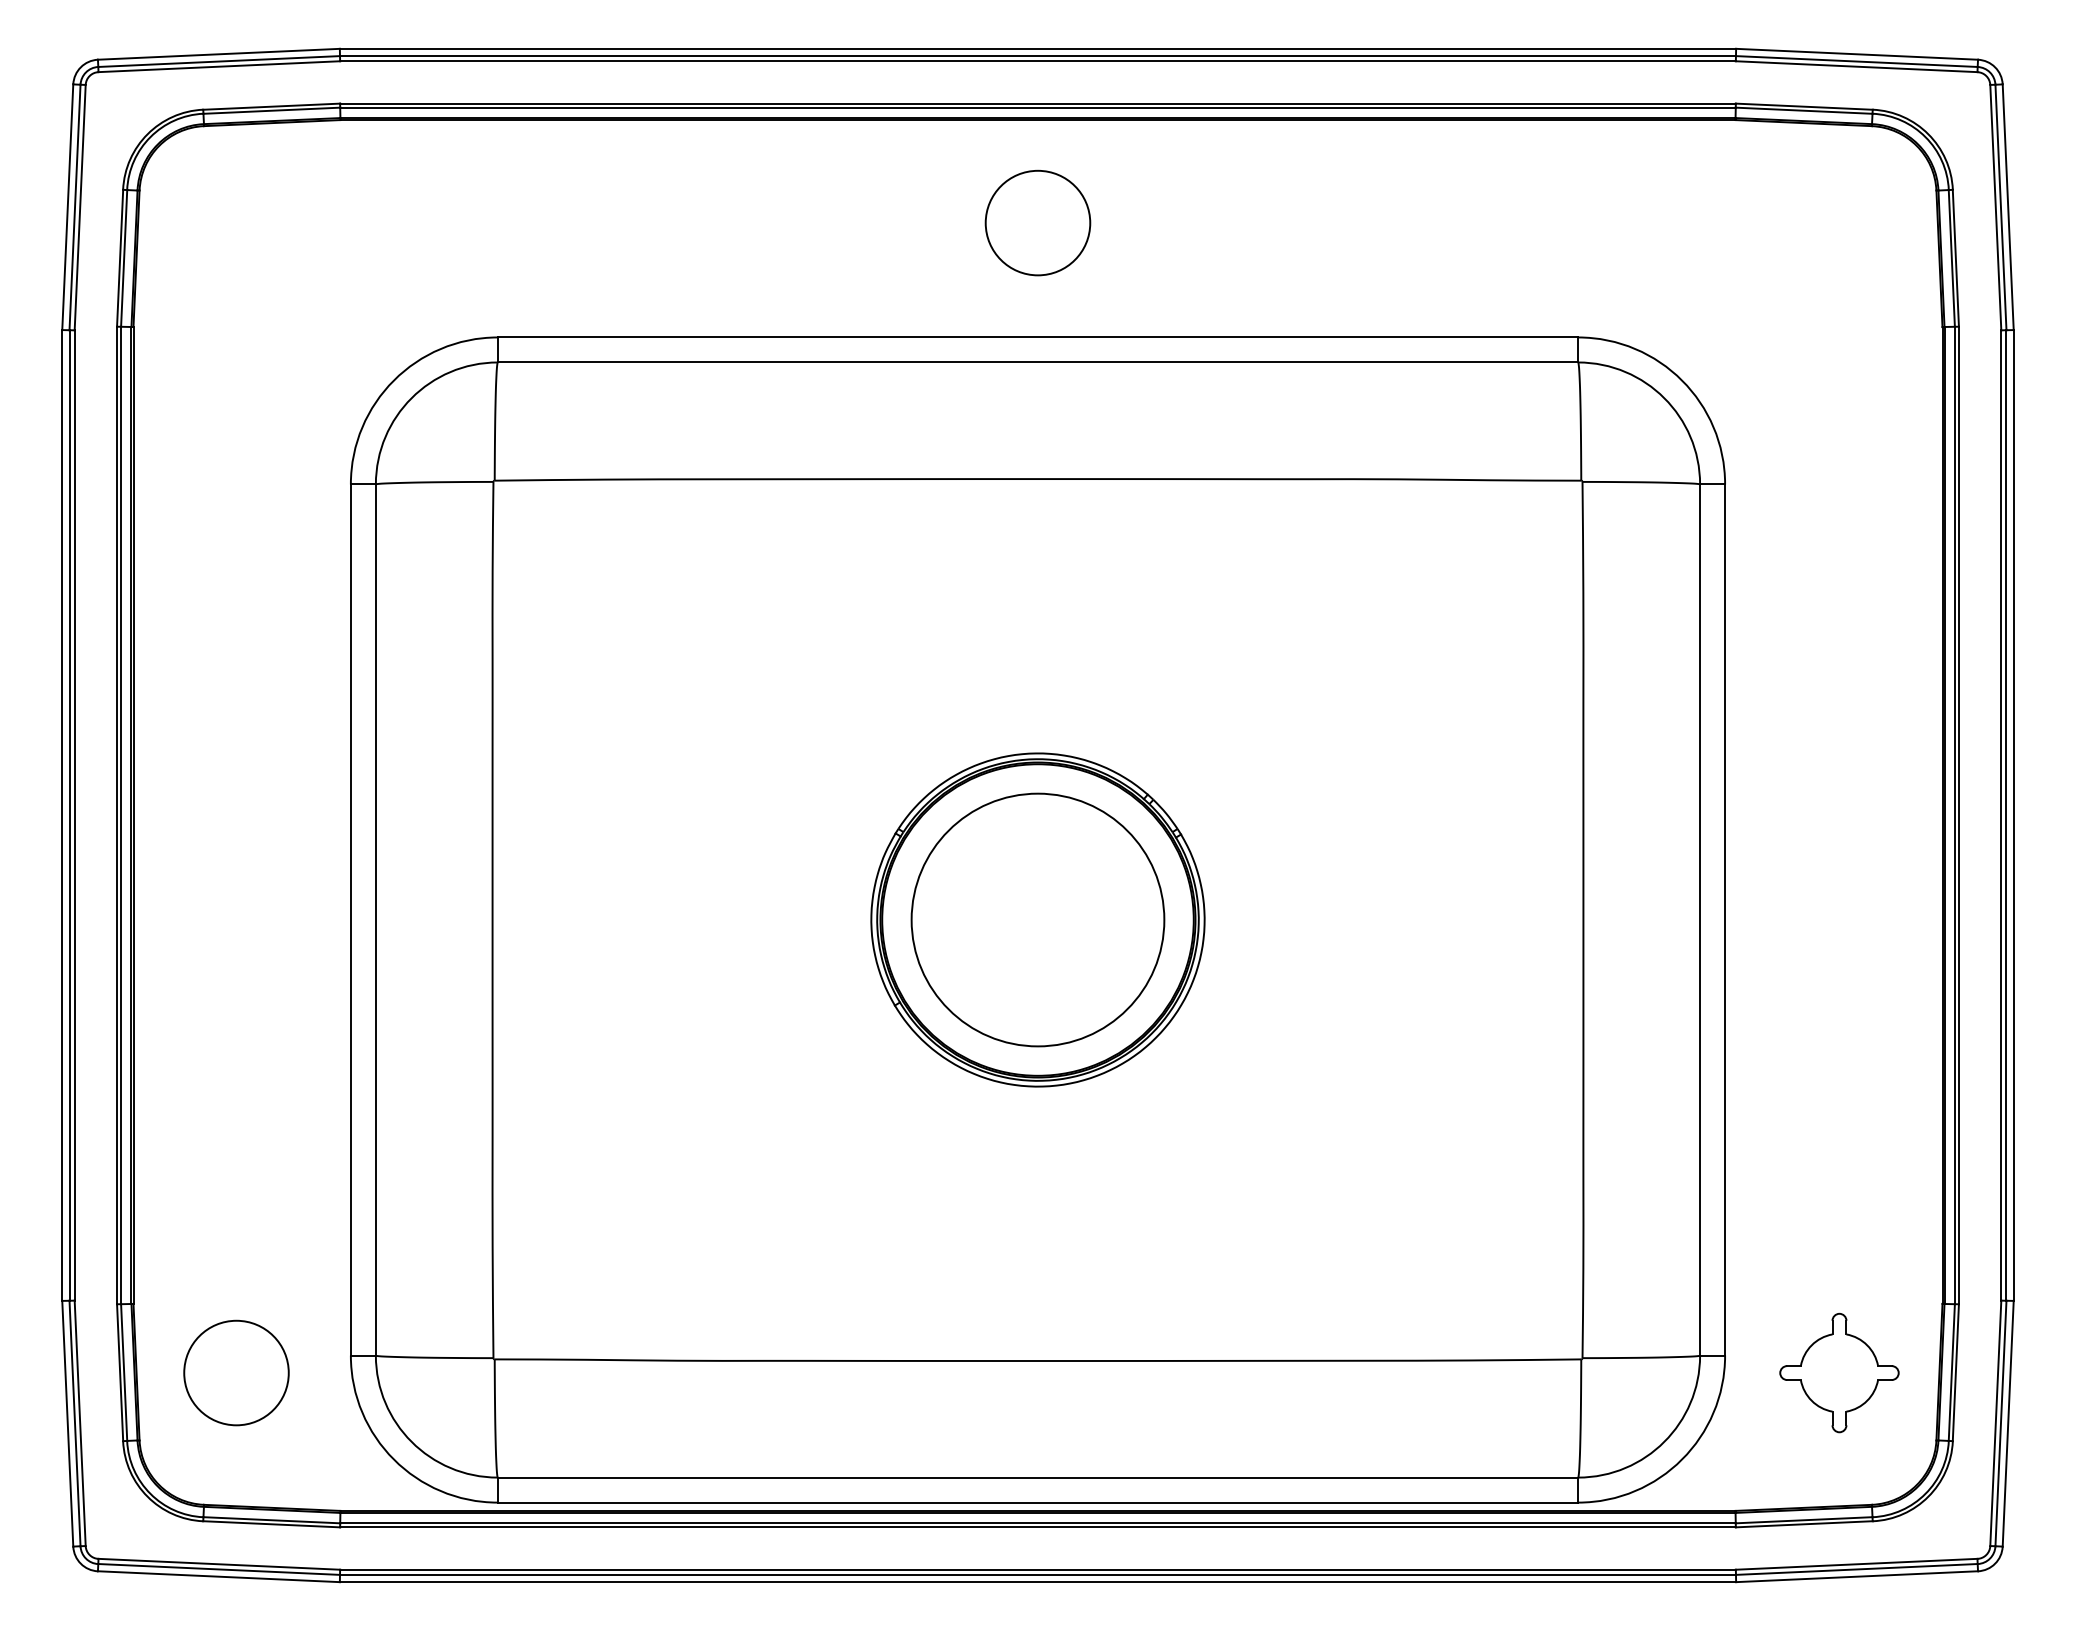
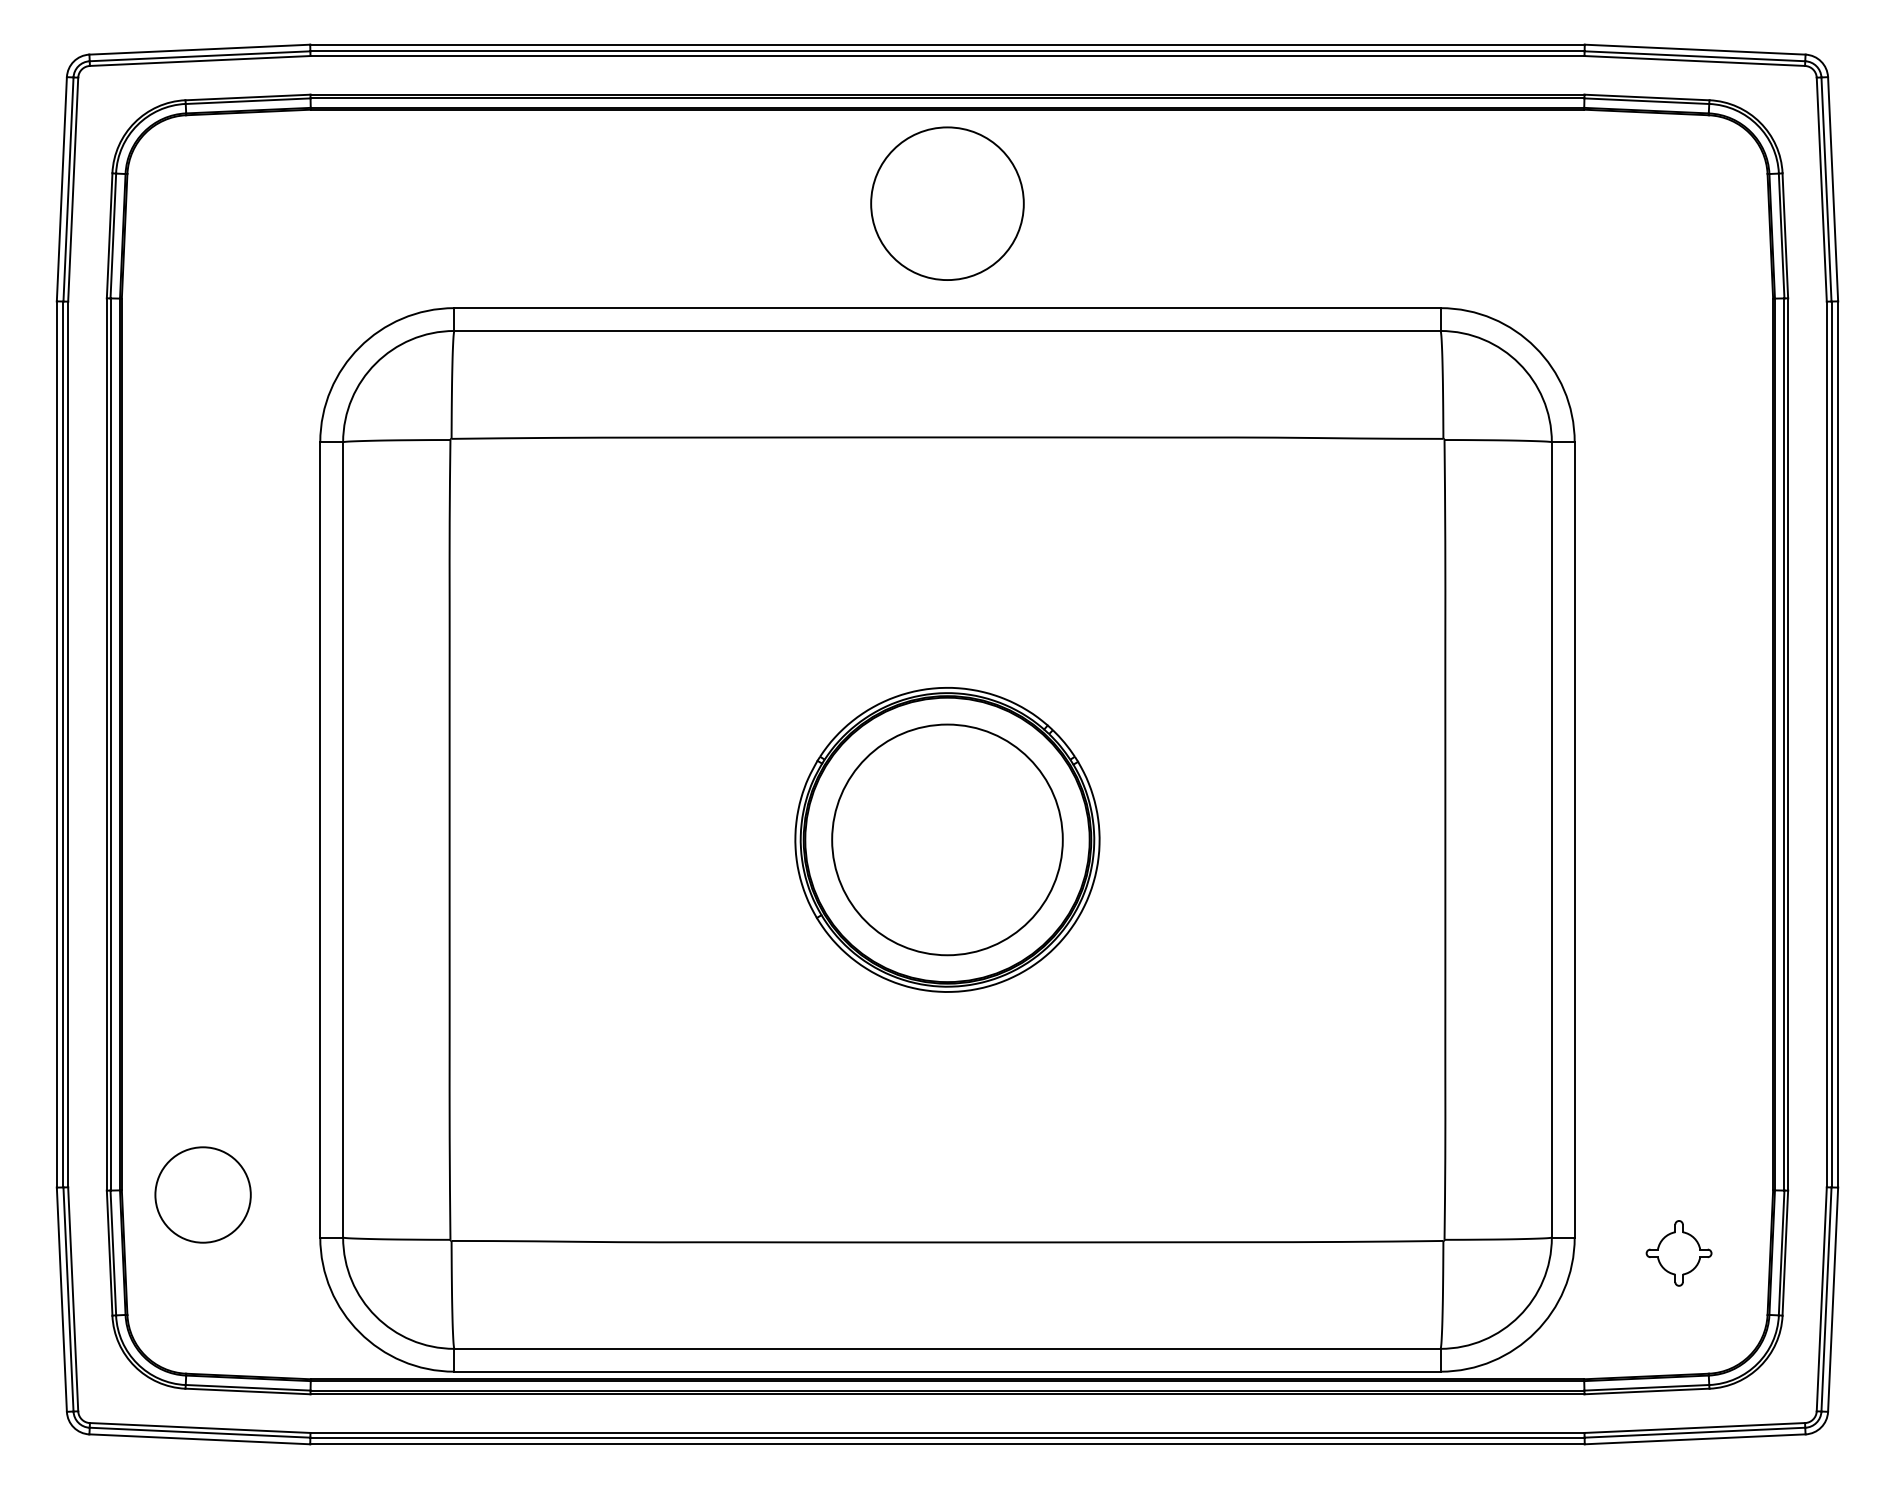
circle: (1037, 222) -> (947, 203), size x1.6
circle: (236, 1372) -> (203, 1194), moved
part: (1839, 1372) -> (1679, 1252), size x0.6

